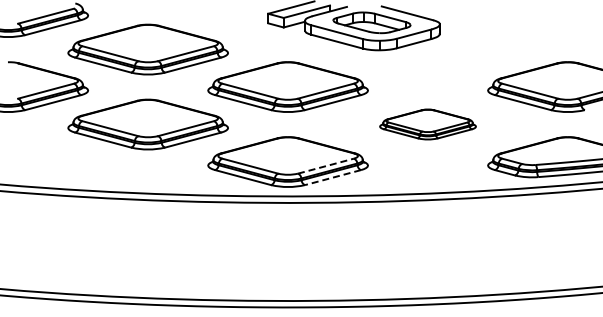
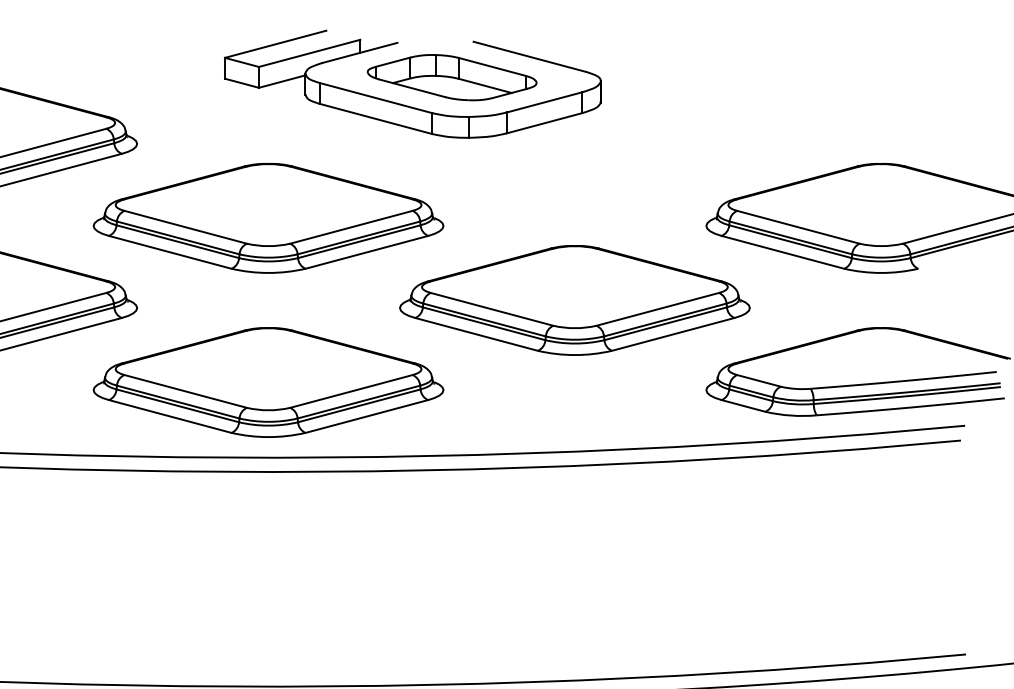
part: (427, 124) -> (573, 300), size x1.67
line: (325, 166) -> (350, 392), dashed -> solid
line: (333, 177) -> (367, 416), dashed -> solid

